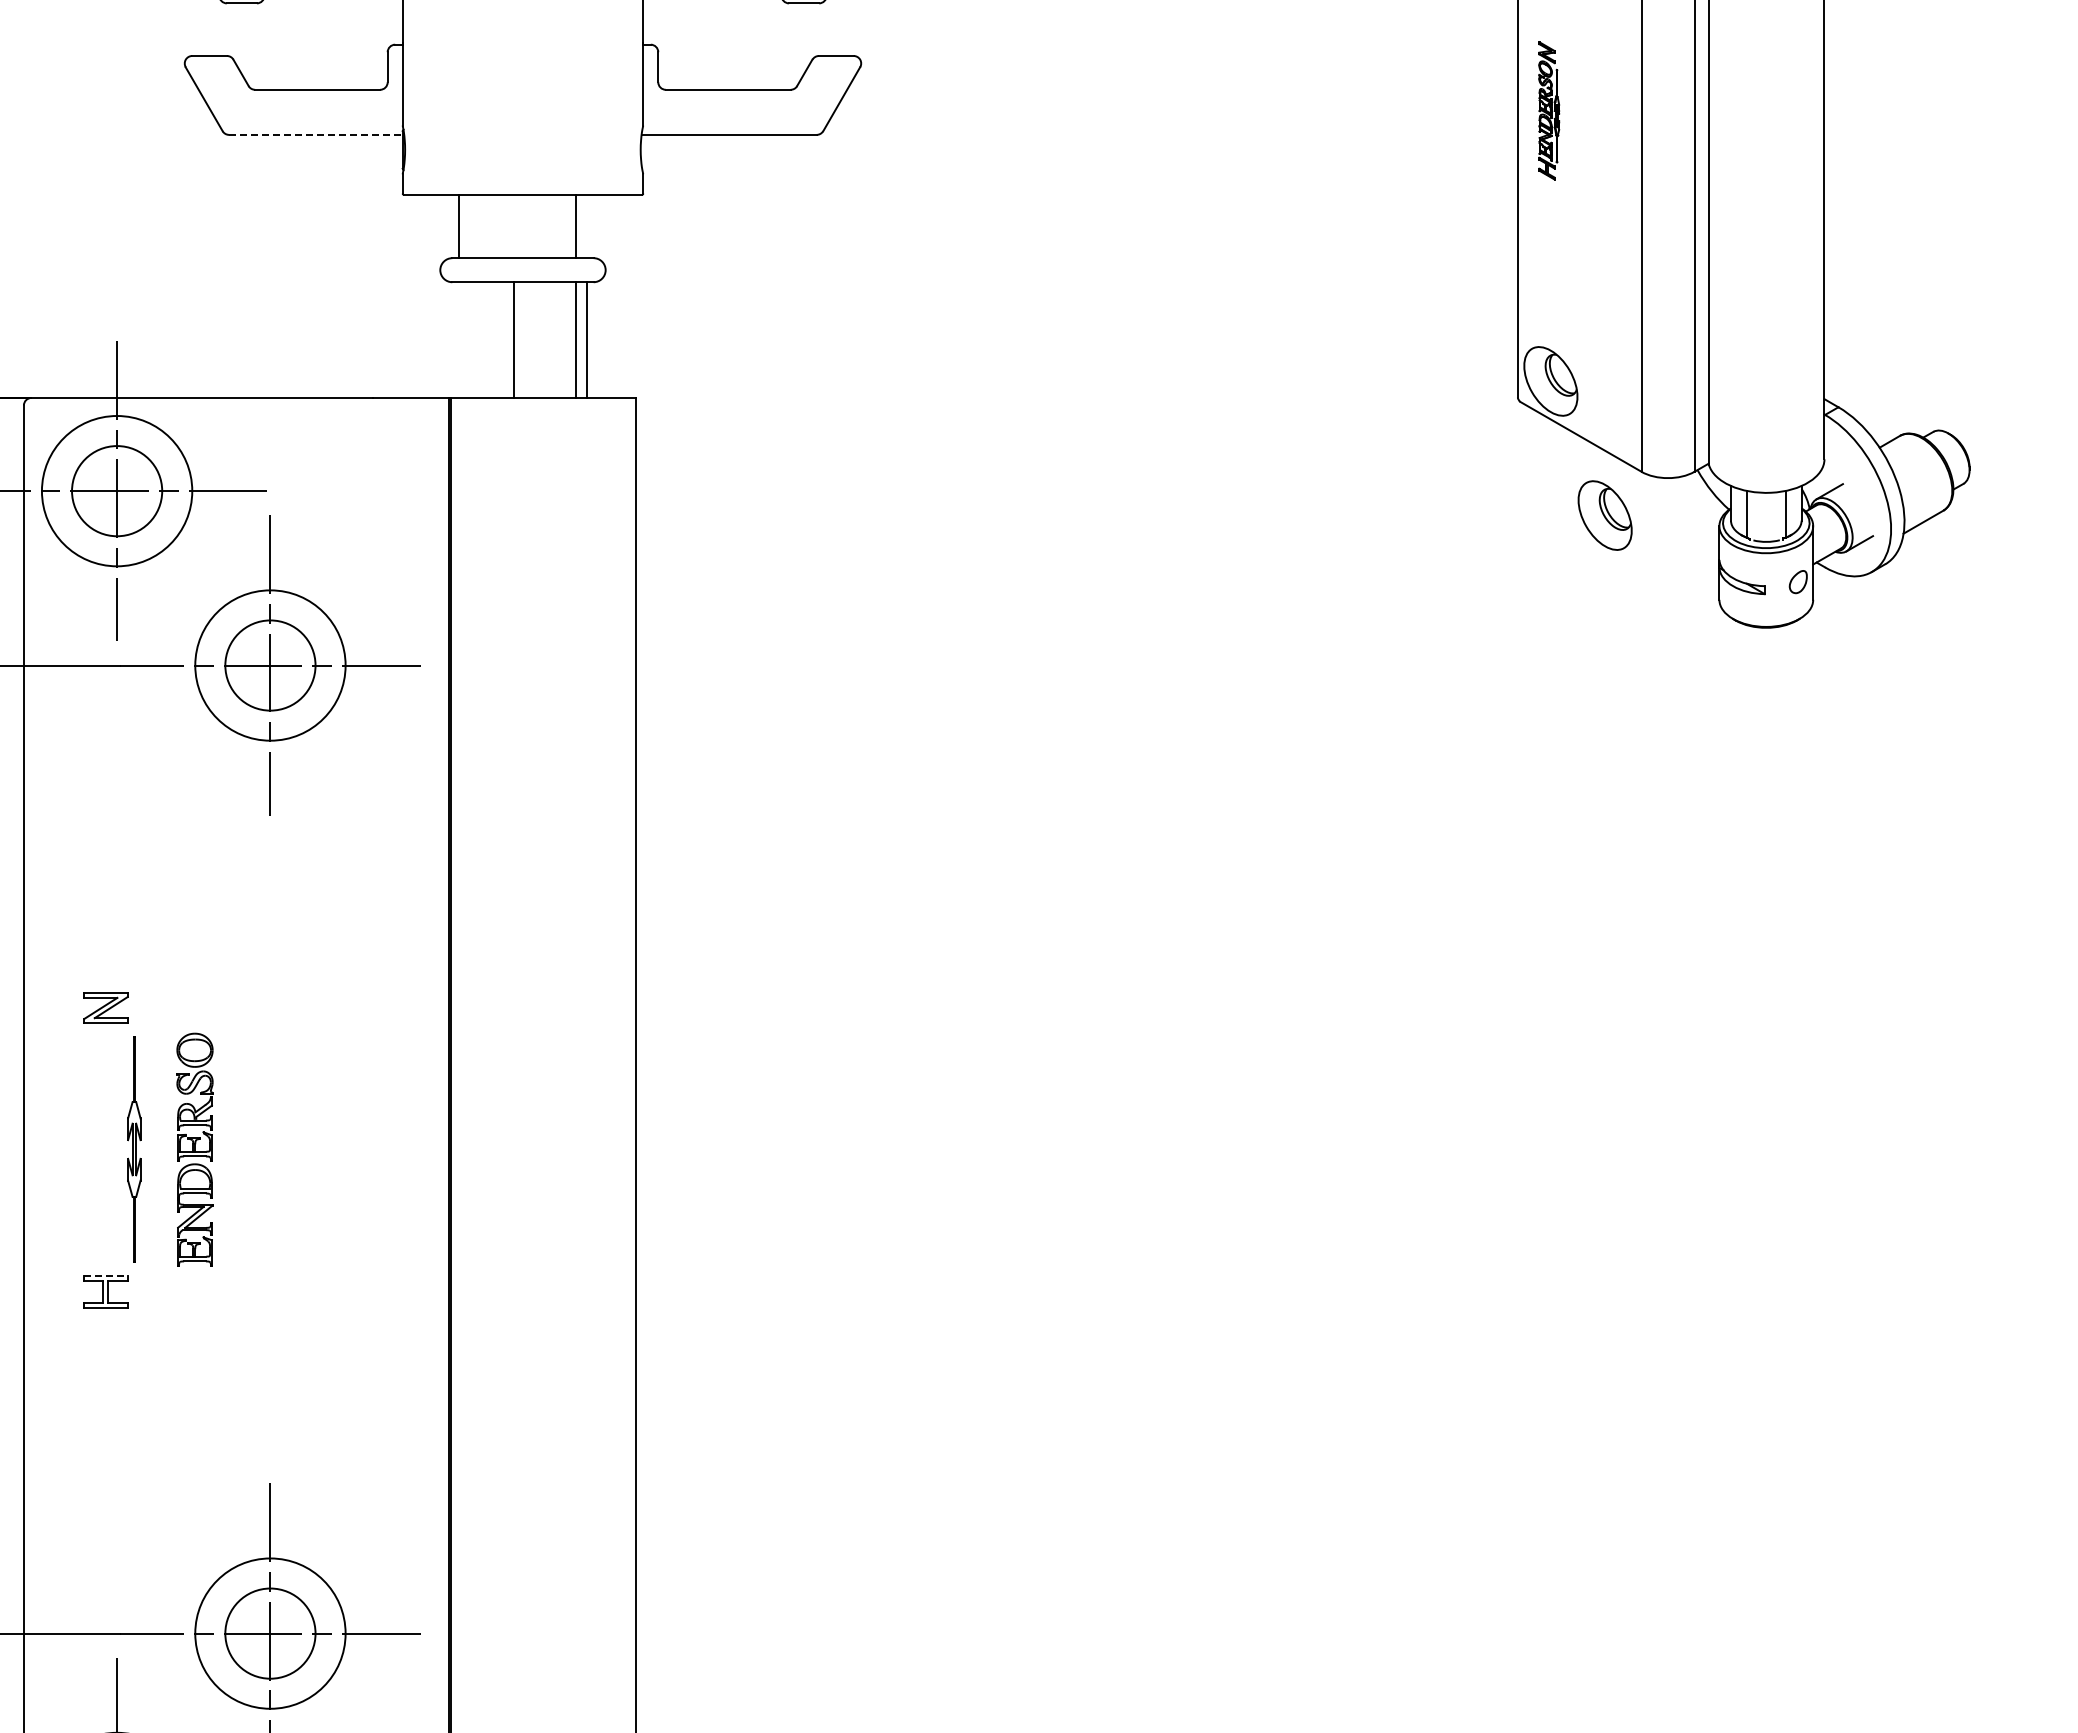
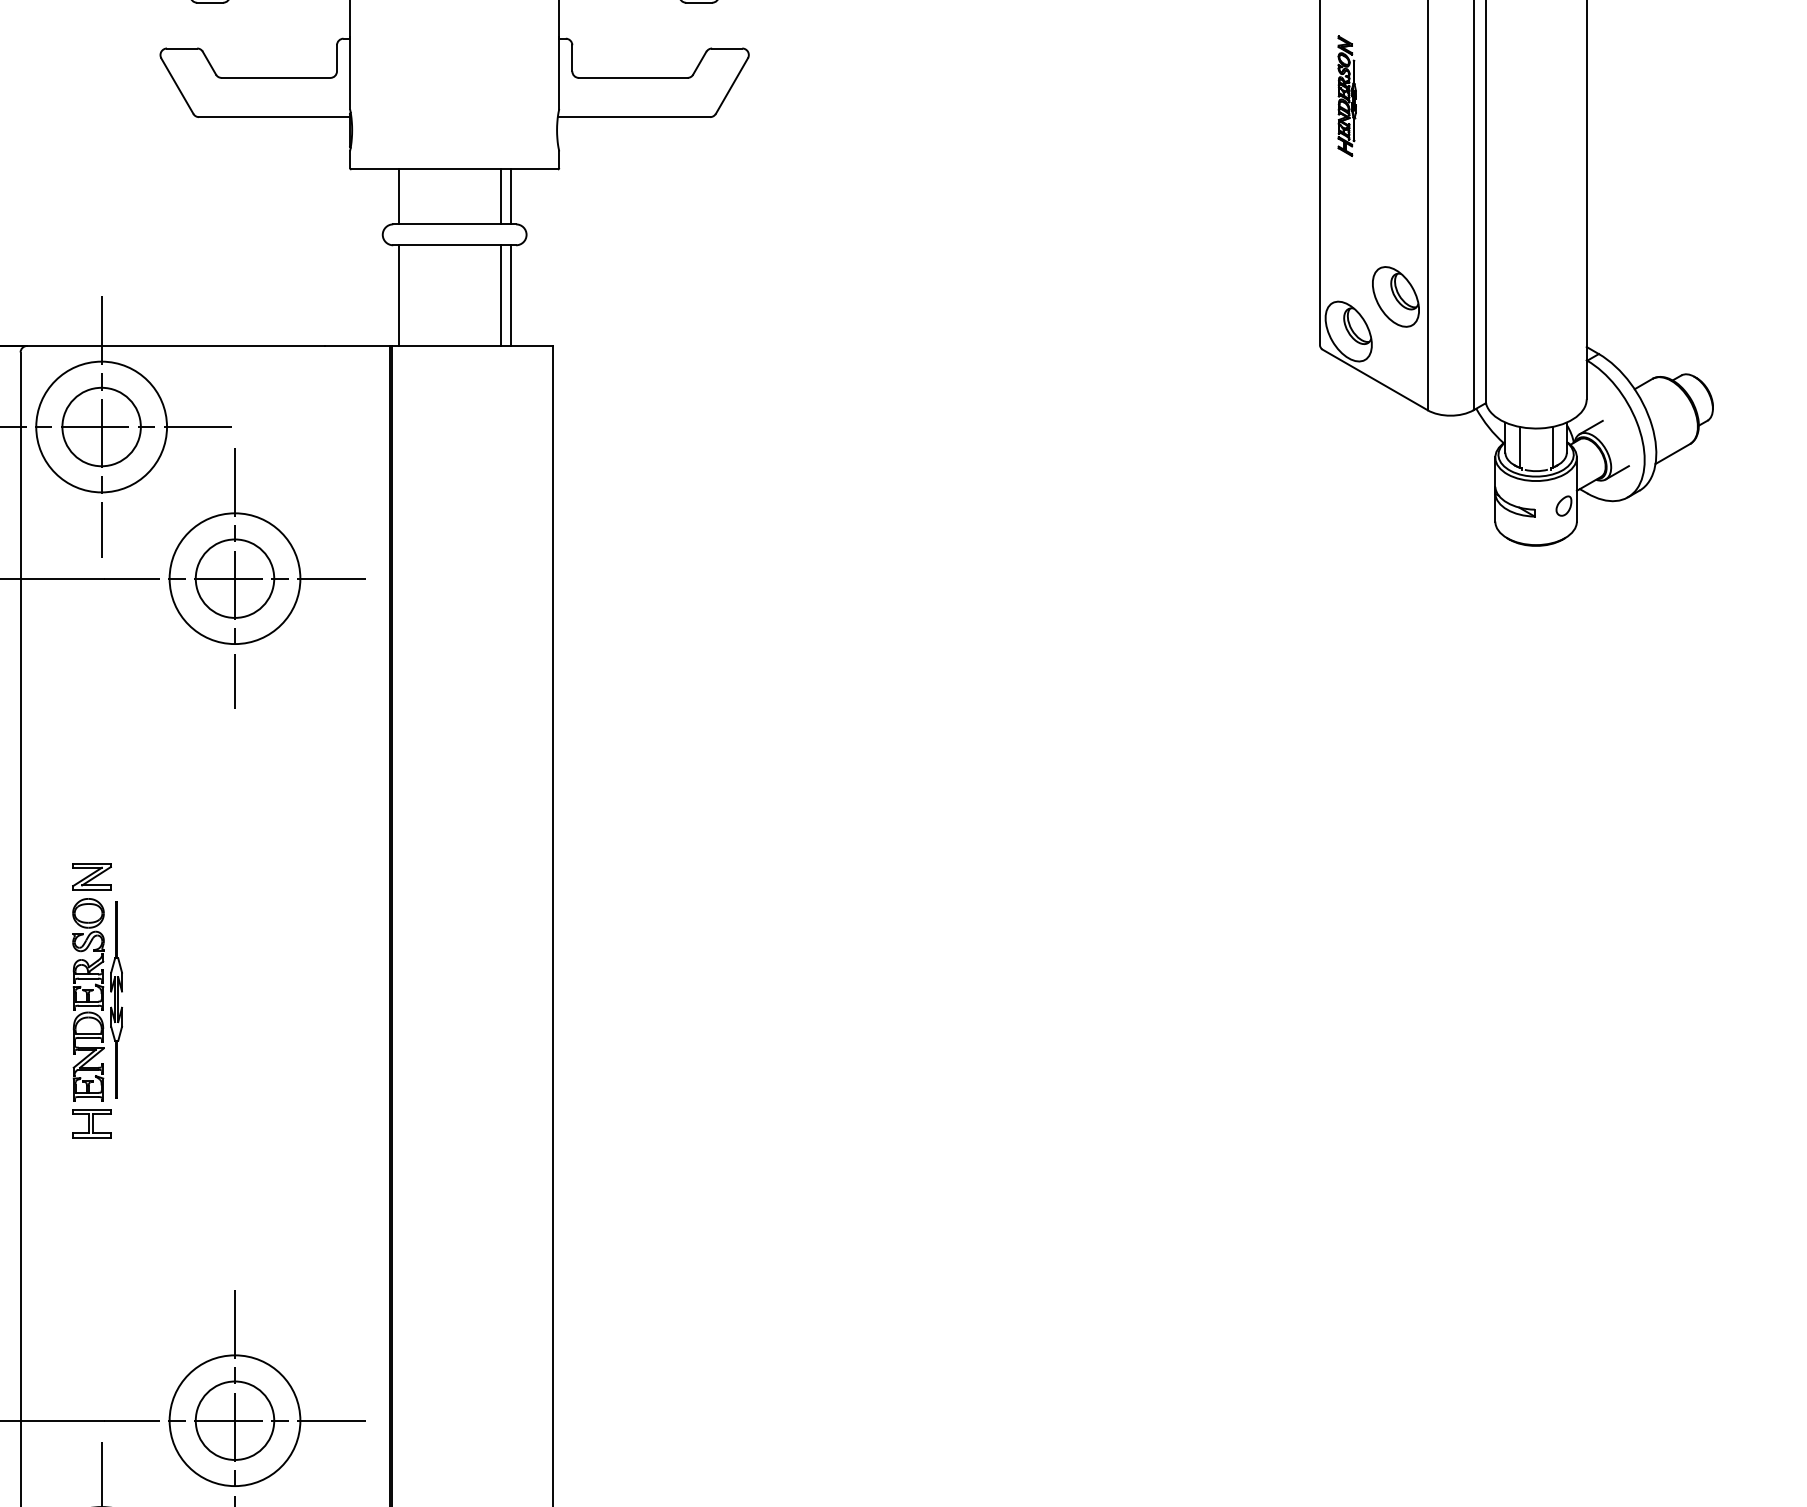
line: (315, 134) -> (274, 116), dashed -> solid
line: (587, 226) -> (510, 196), added
line: (513, 339) -> (398, 295), moved
part: (1604, 515) -> (1395, 296), moved
part: (194, 1149) -> (88, 999), moved
line: (106, 1276) -> (92, 1110), dashed -> solid

